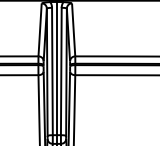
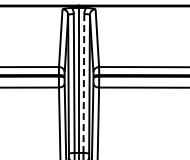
line: (60, 72) -> (83, 84), solid -> dashed

